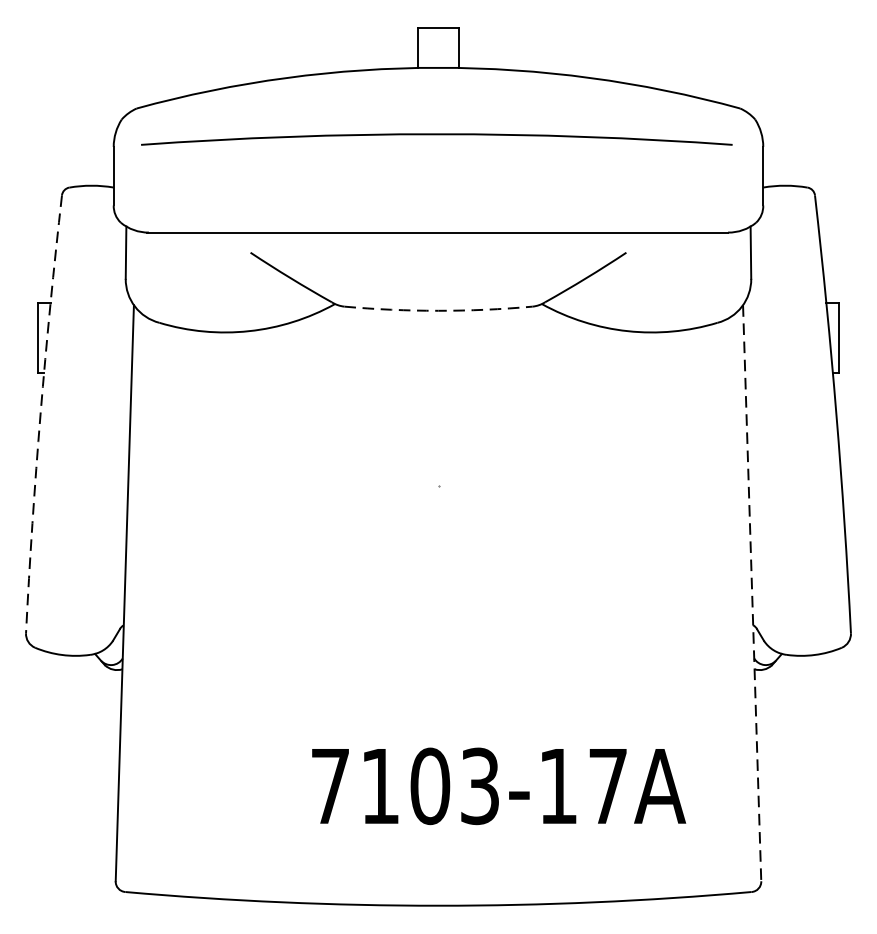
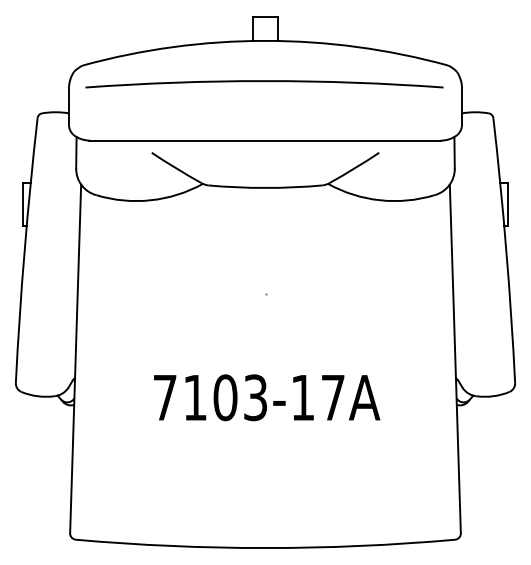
arc: (438, 310) -> (265, 187), dashed -> solid
arc: (40, 414) -> (24, 250), dashed -> solid
line: (752, 594) -> (455, 359), dashed -> solid
text: (499, 785) -> (267, 397), moved

